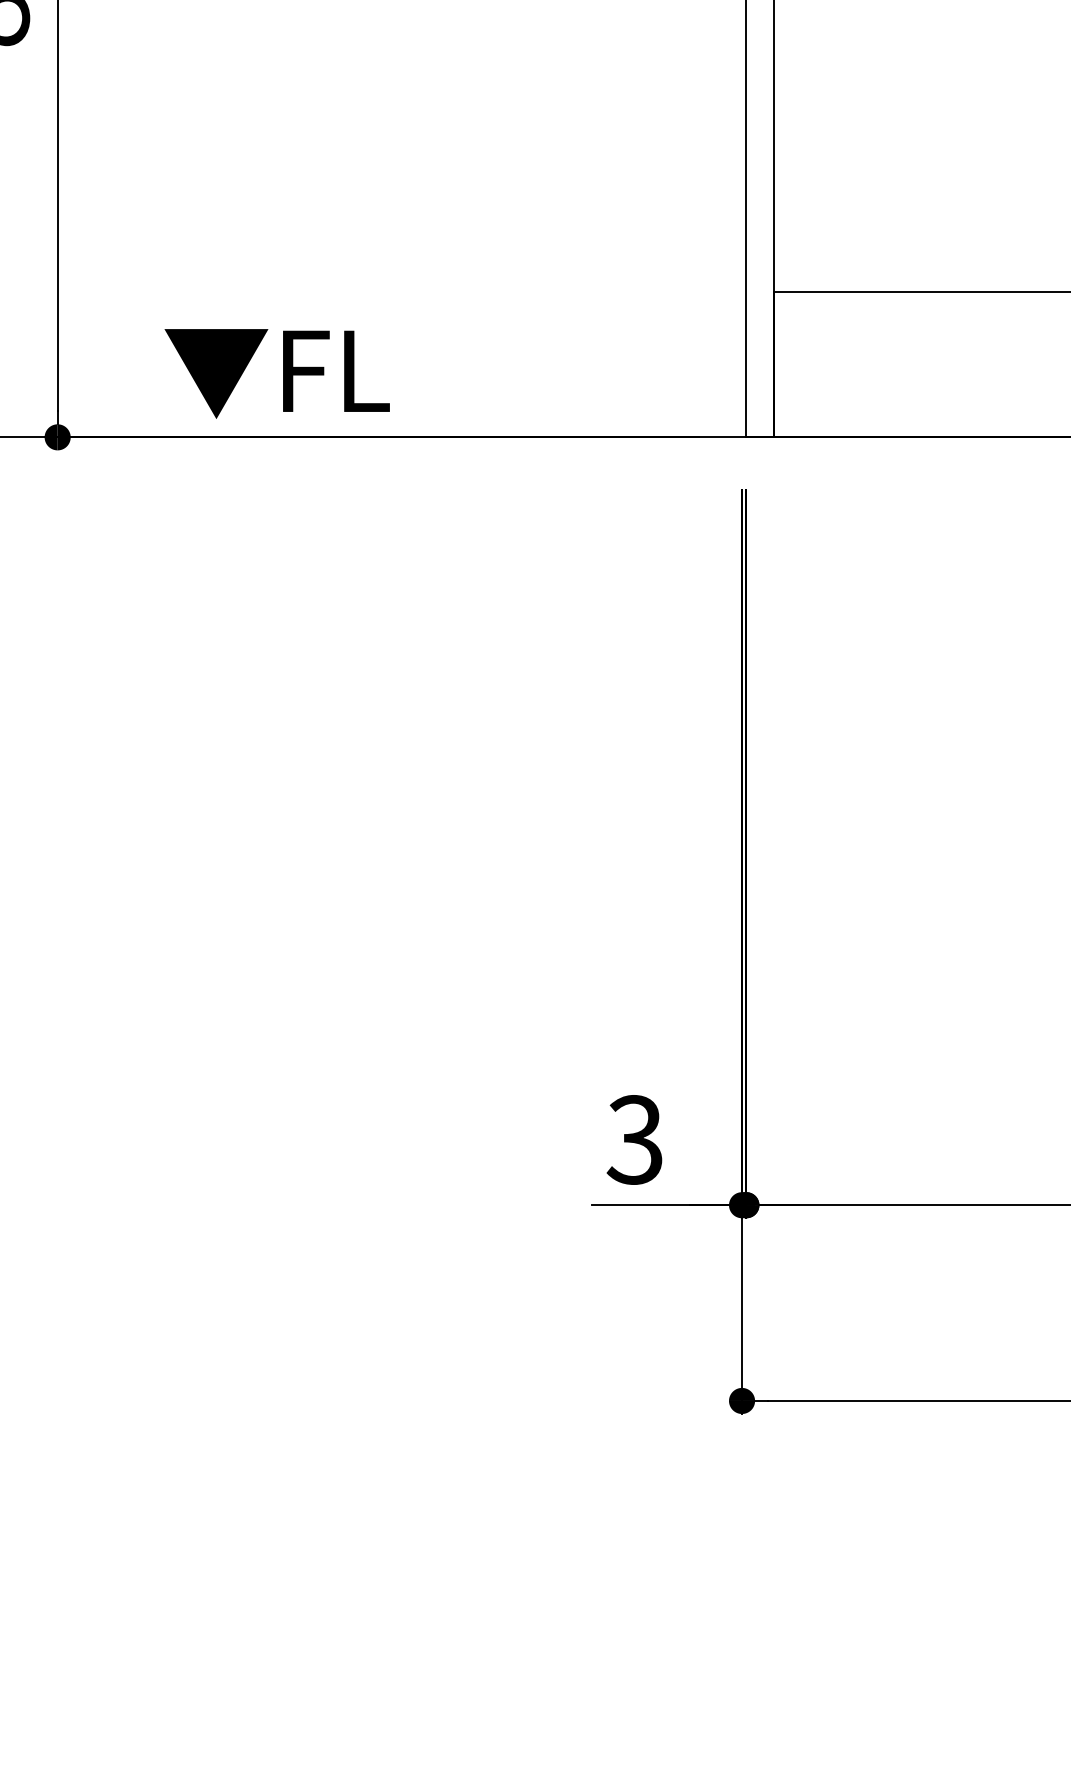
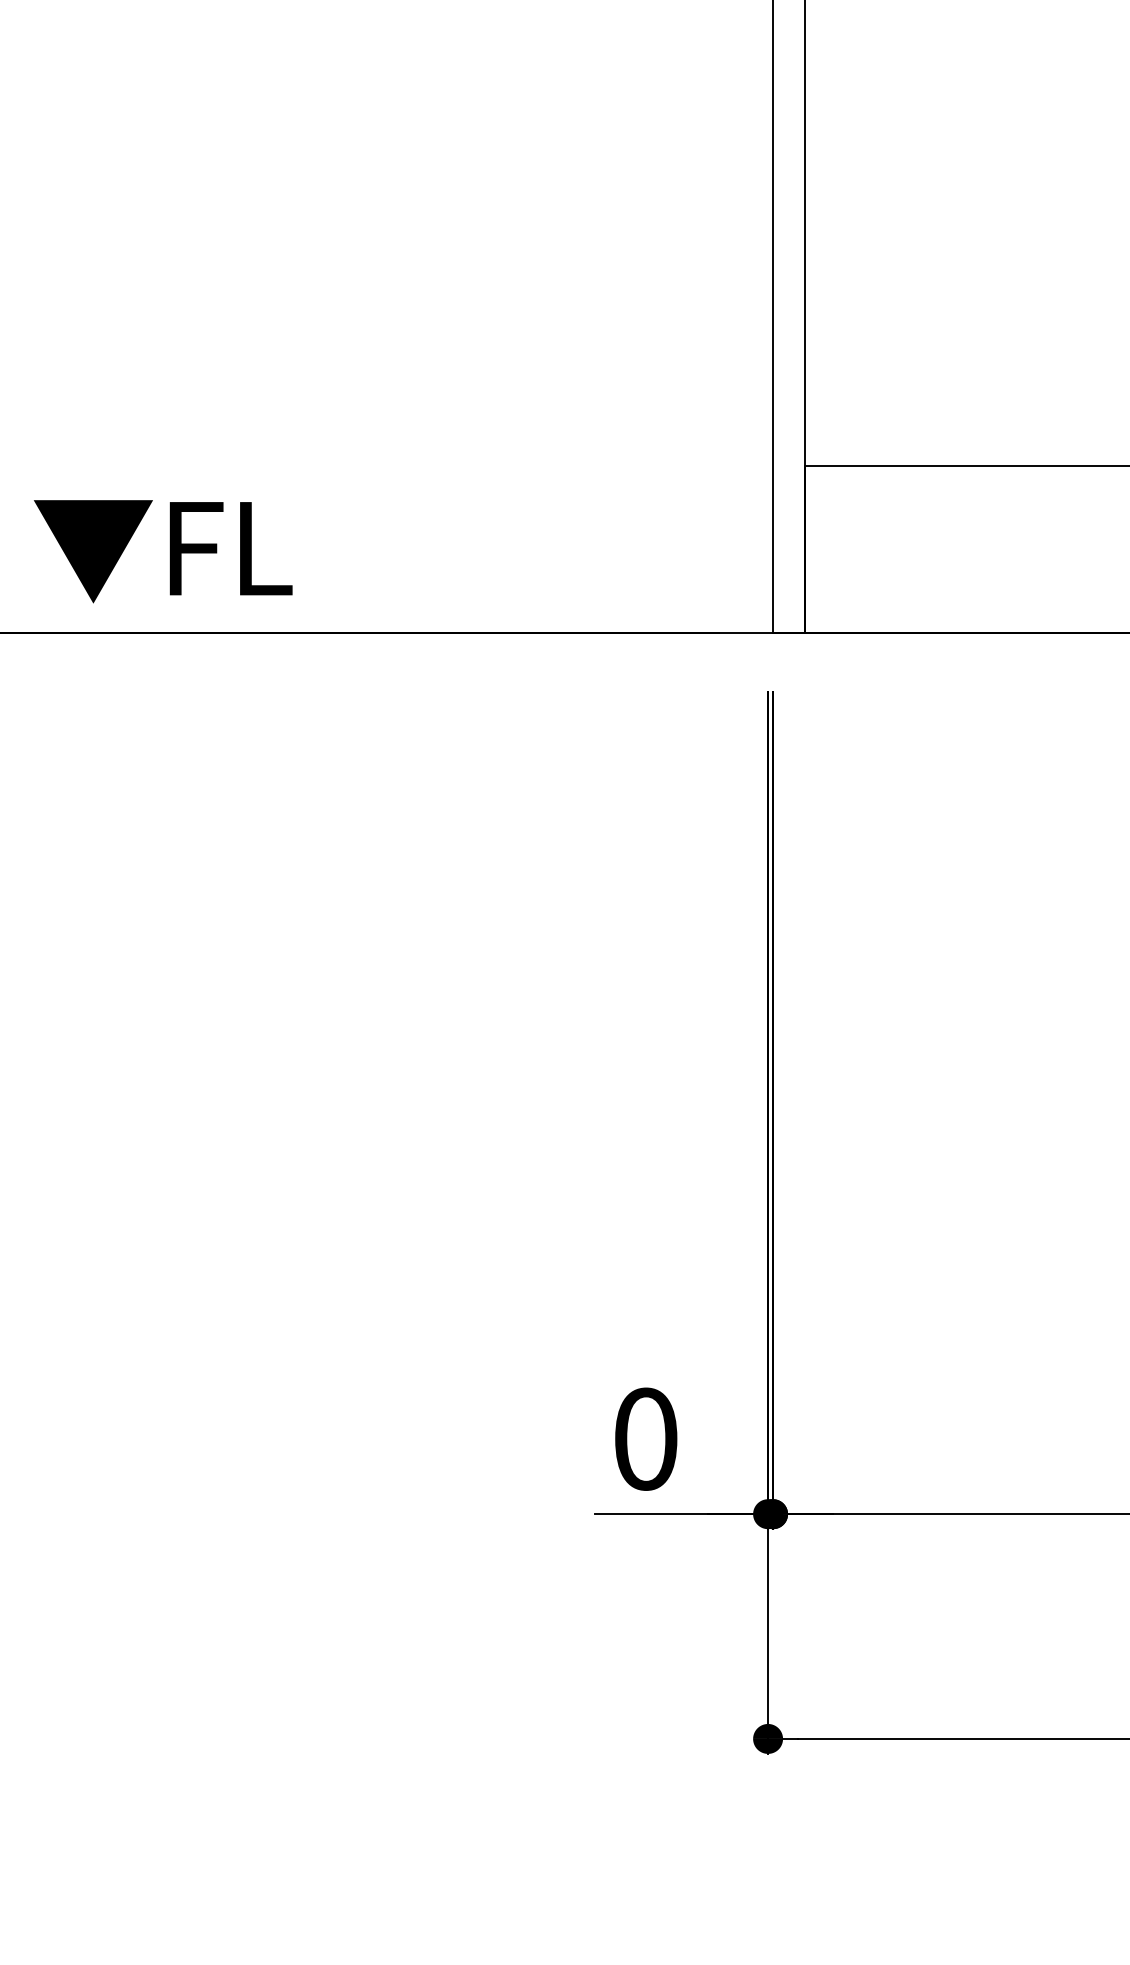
text: (276, 373) -> (162, 551), moved
text: (634, 1139) -> (644, 1438), 3 -> 0

